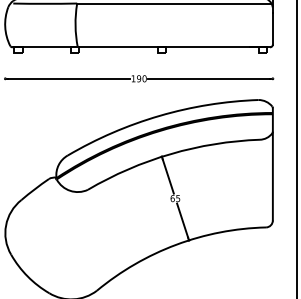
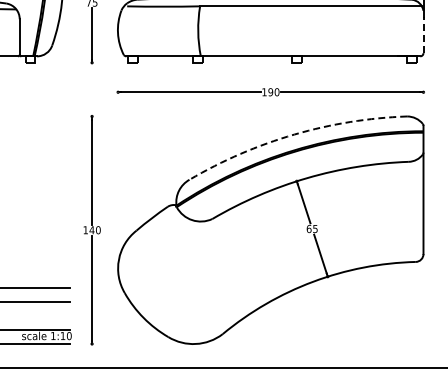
line: (272, 28) -> (423, 34), solid -> dashed
arc: (159, 115) -> (294, 134), solid -> dashed

